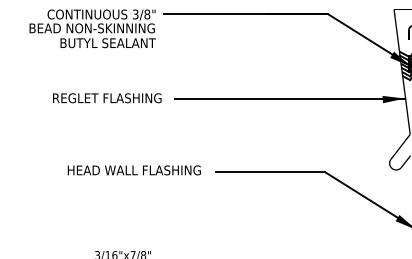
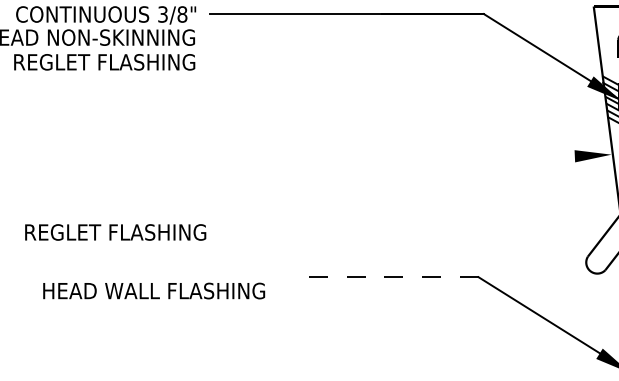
text: (100, 43) -> (104, 62), BUTYL SEALANT -> REGLET FLASHING
text: (107, 98) -> (116, 232), moved
line: (289, 98) -> (419, 154), removed
text: (133, 170) -> (152, 291), moved
line: (270, 172) -> (387, 277), solid -> dashed

